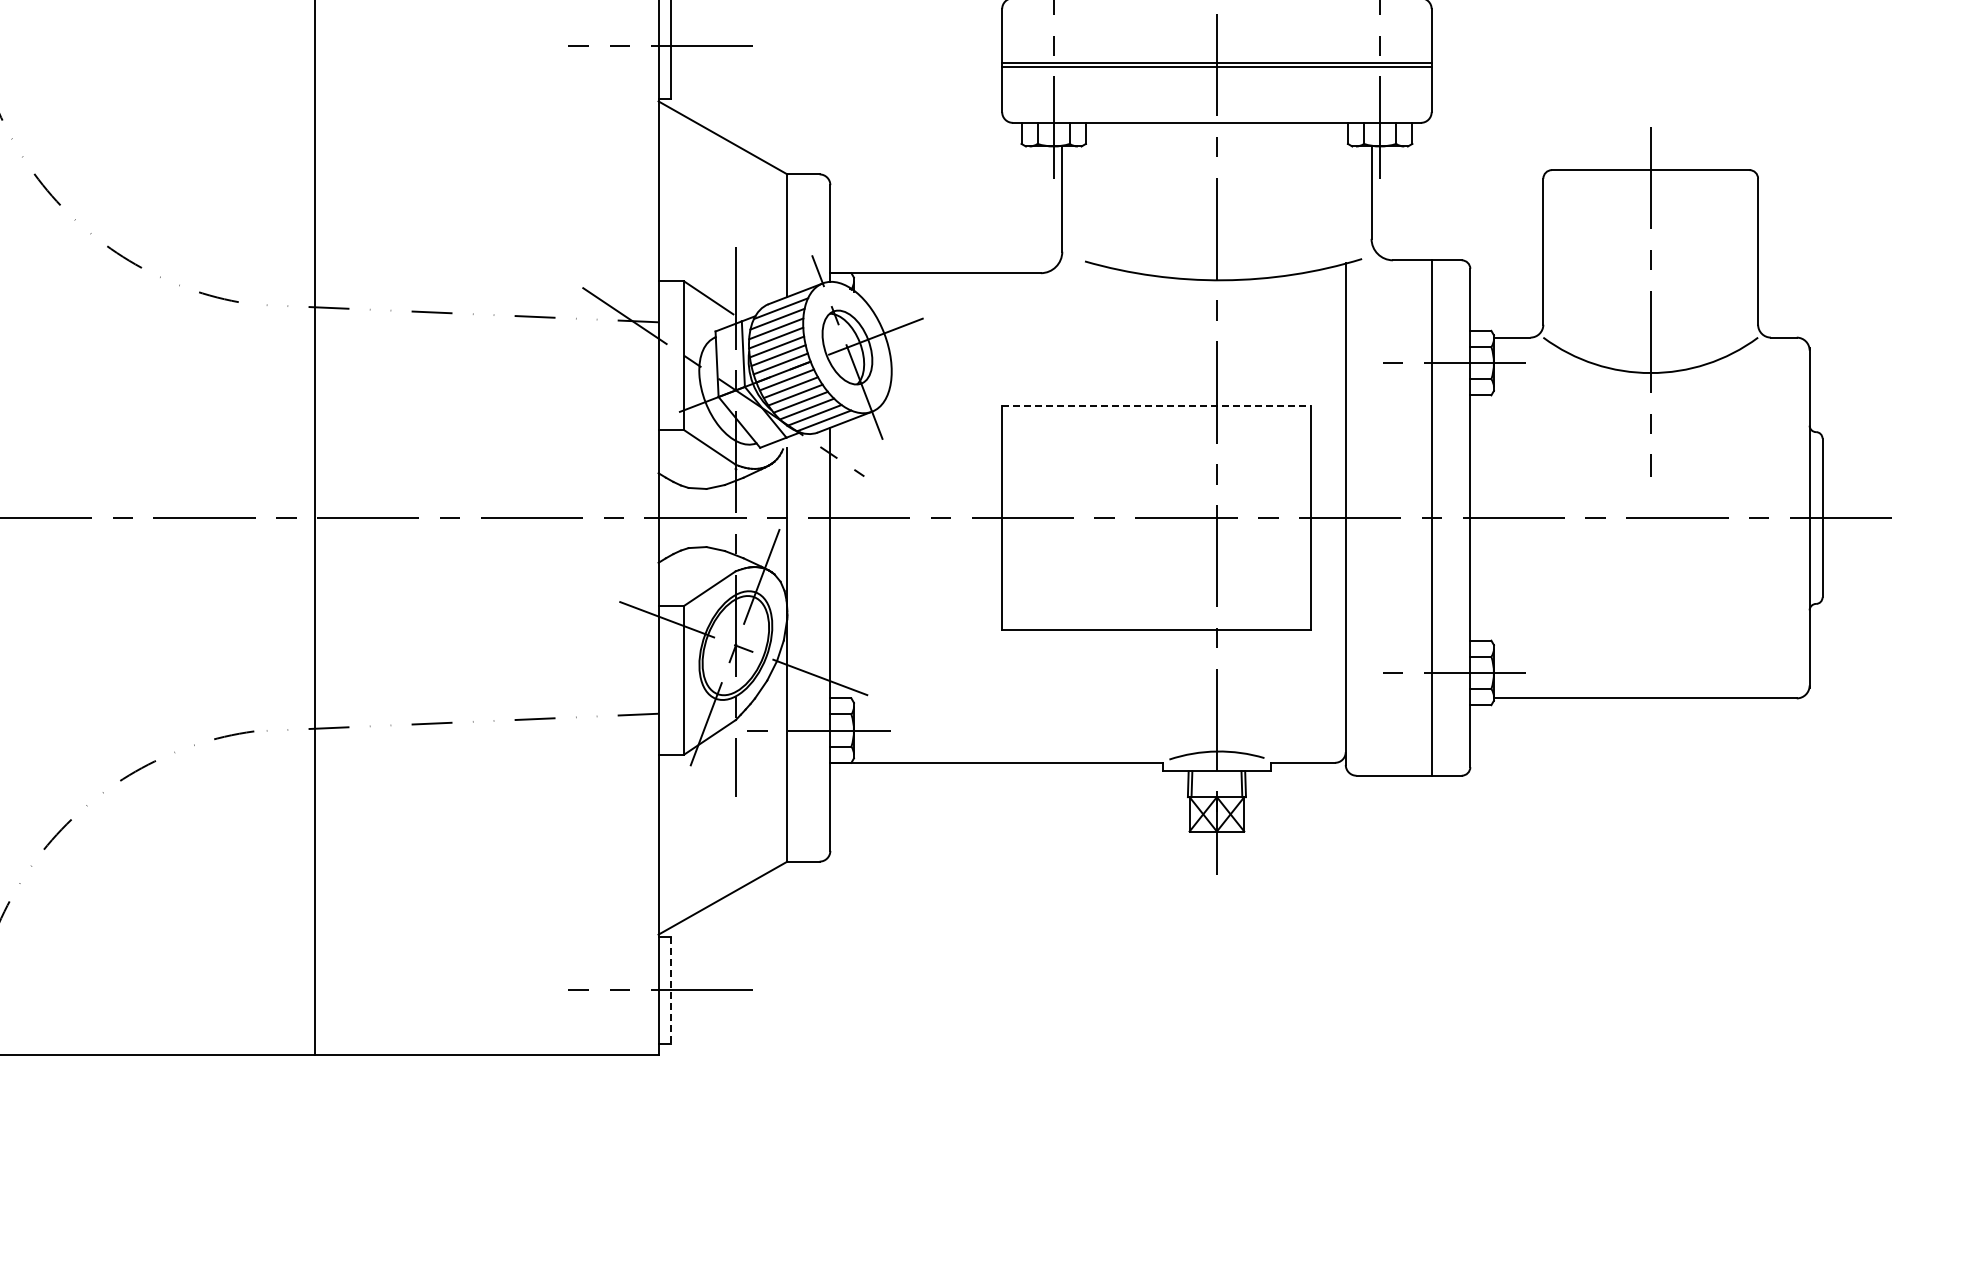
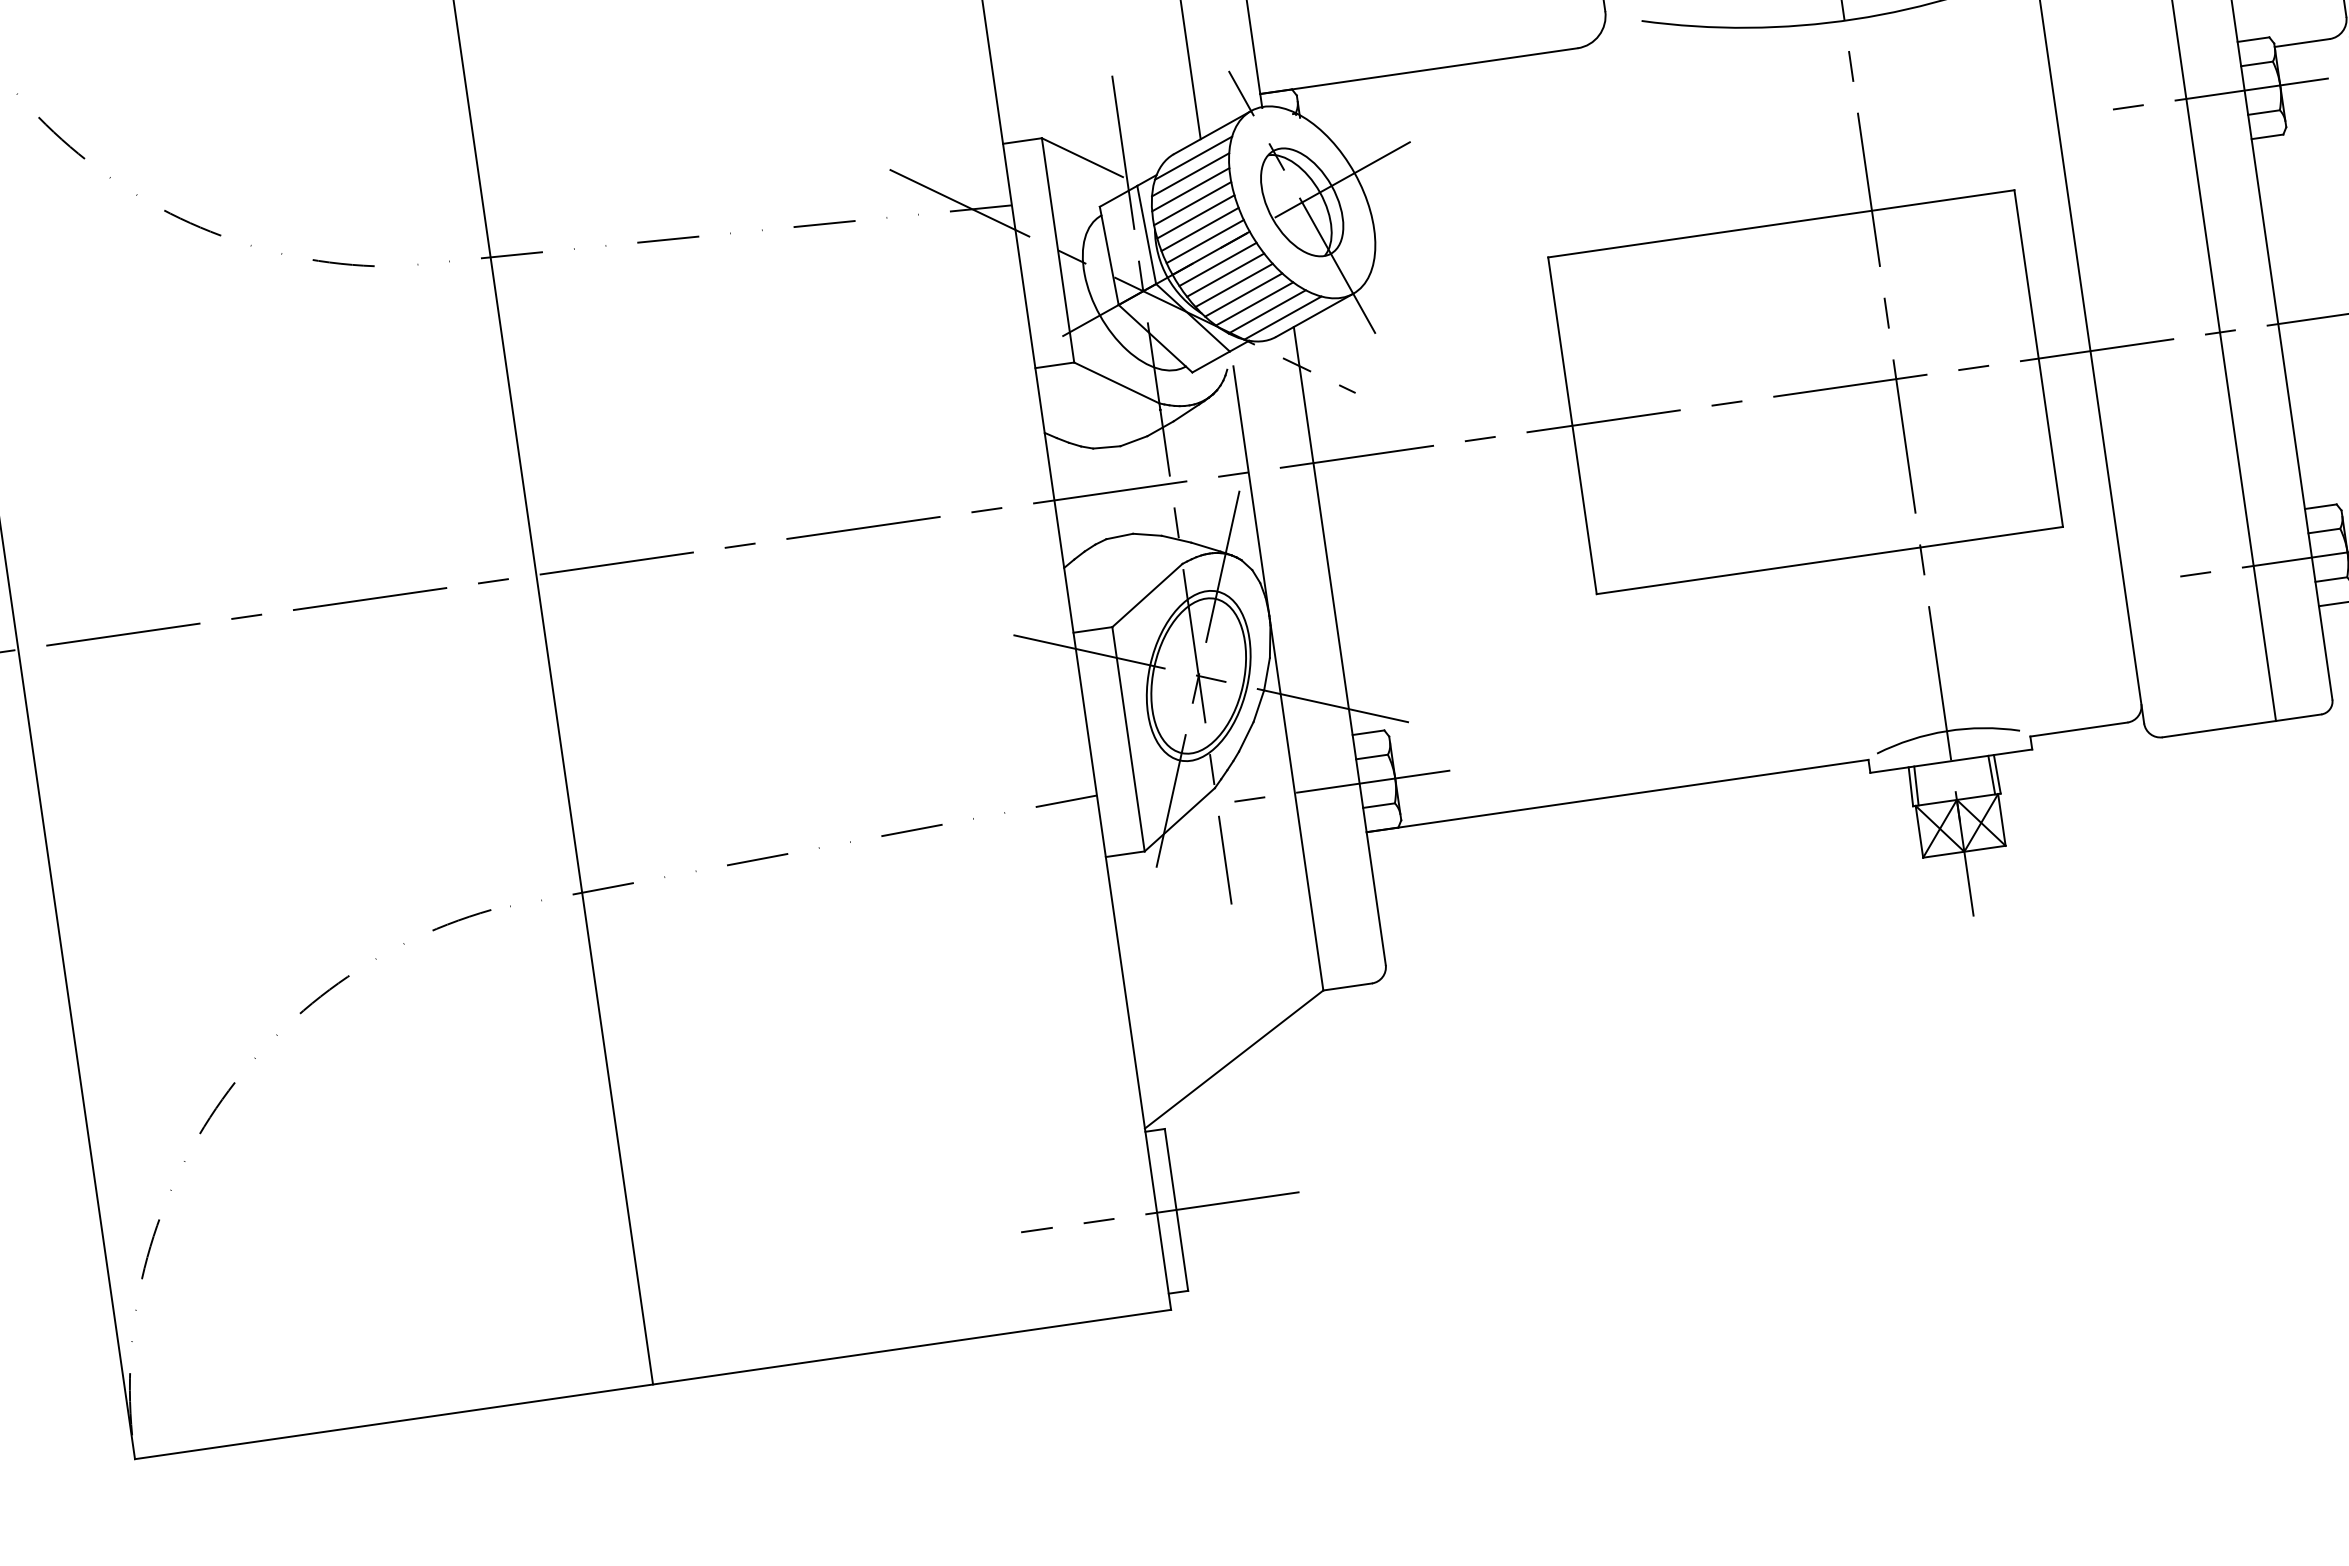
line: (1156, 406) -> (1780, 224), dashed -> solid
line: (671, 990) -> (1176, 1209), dashed -> solid

